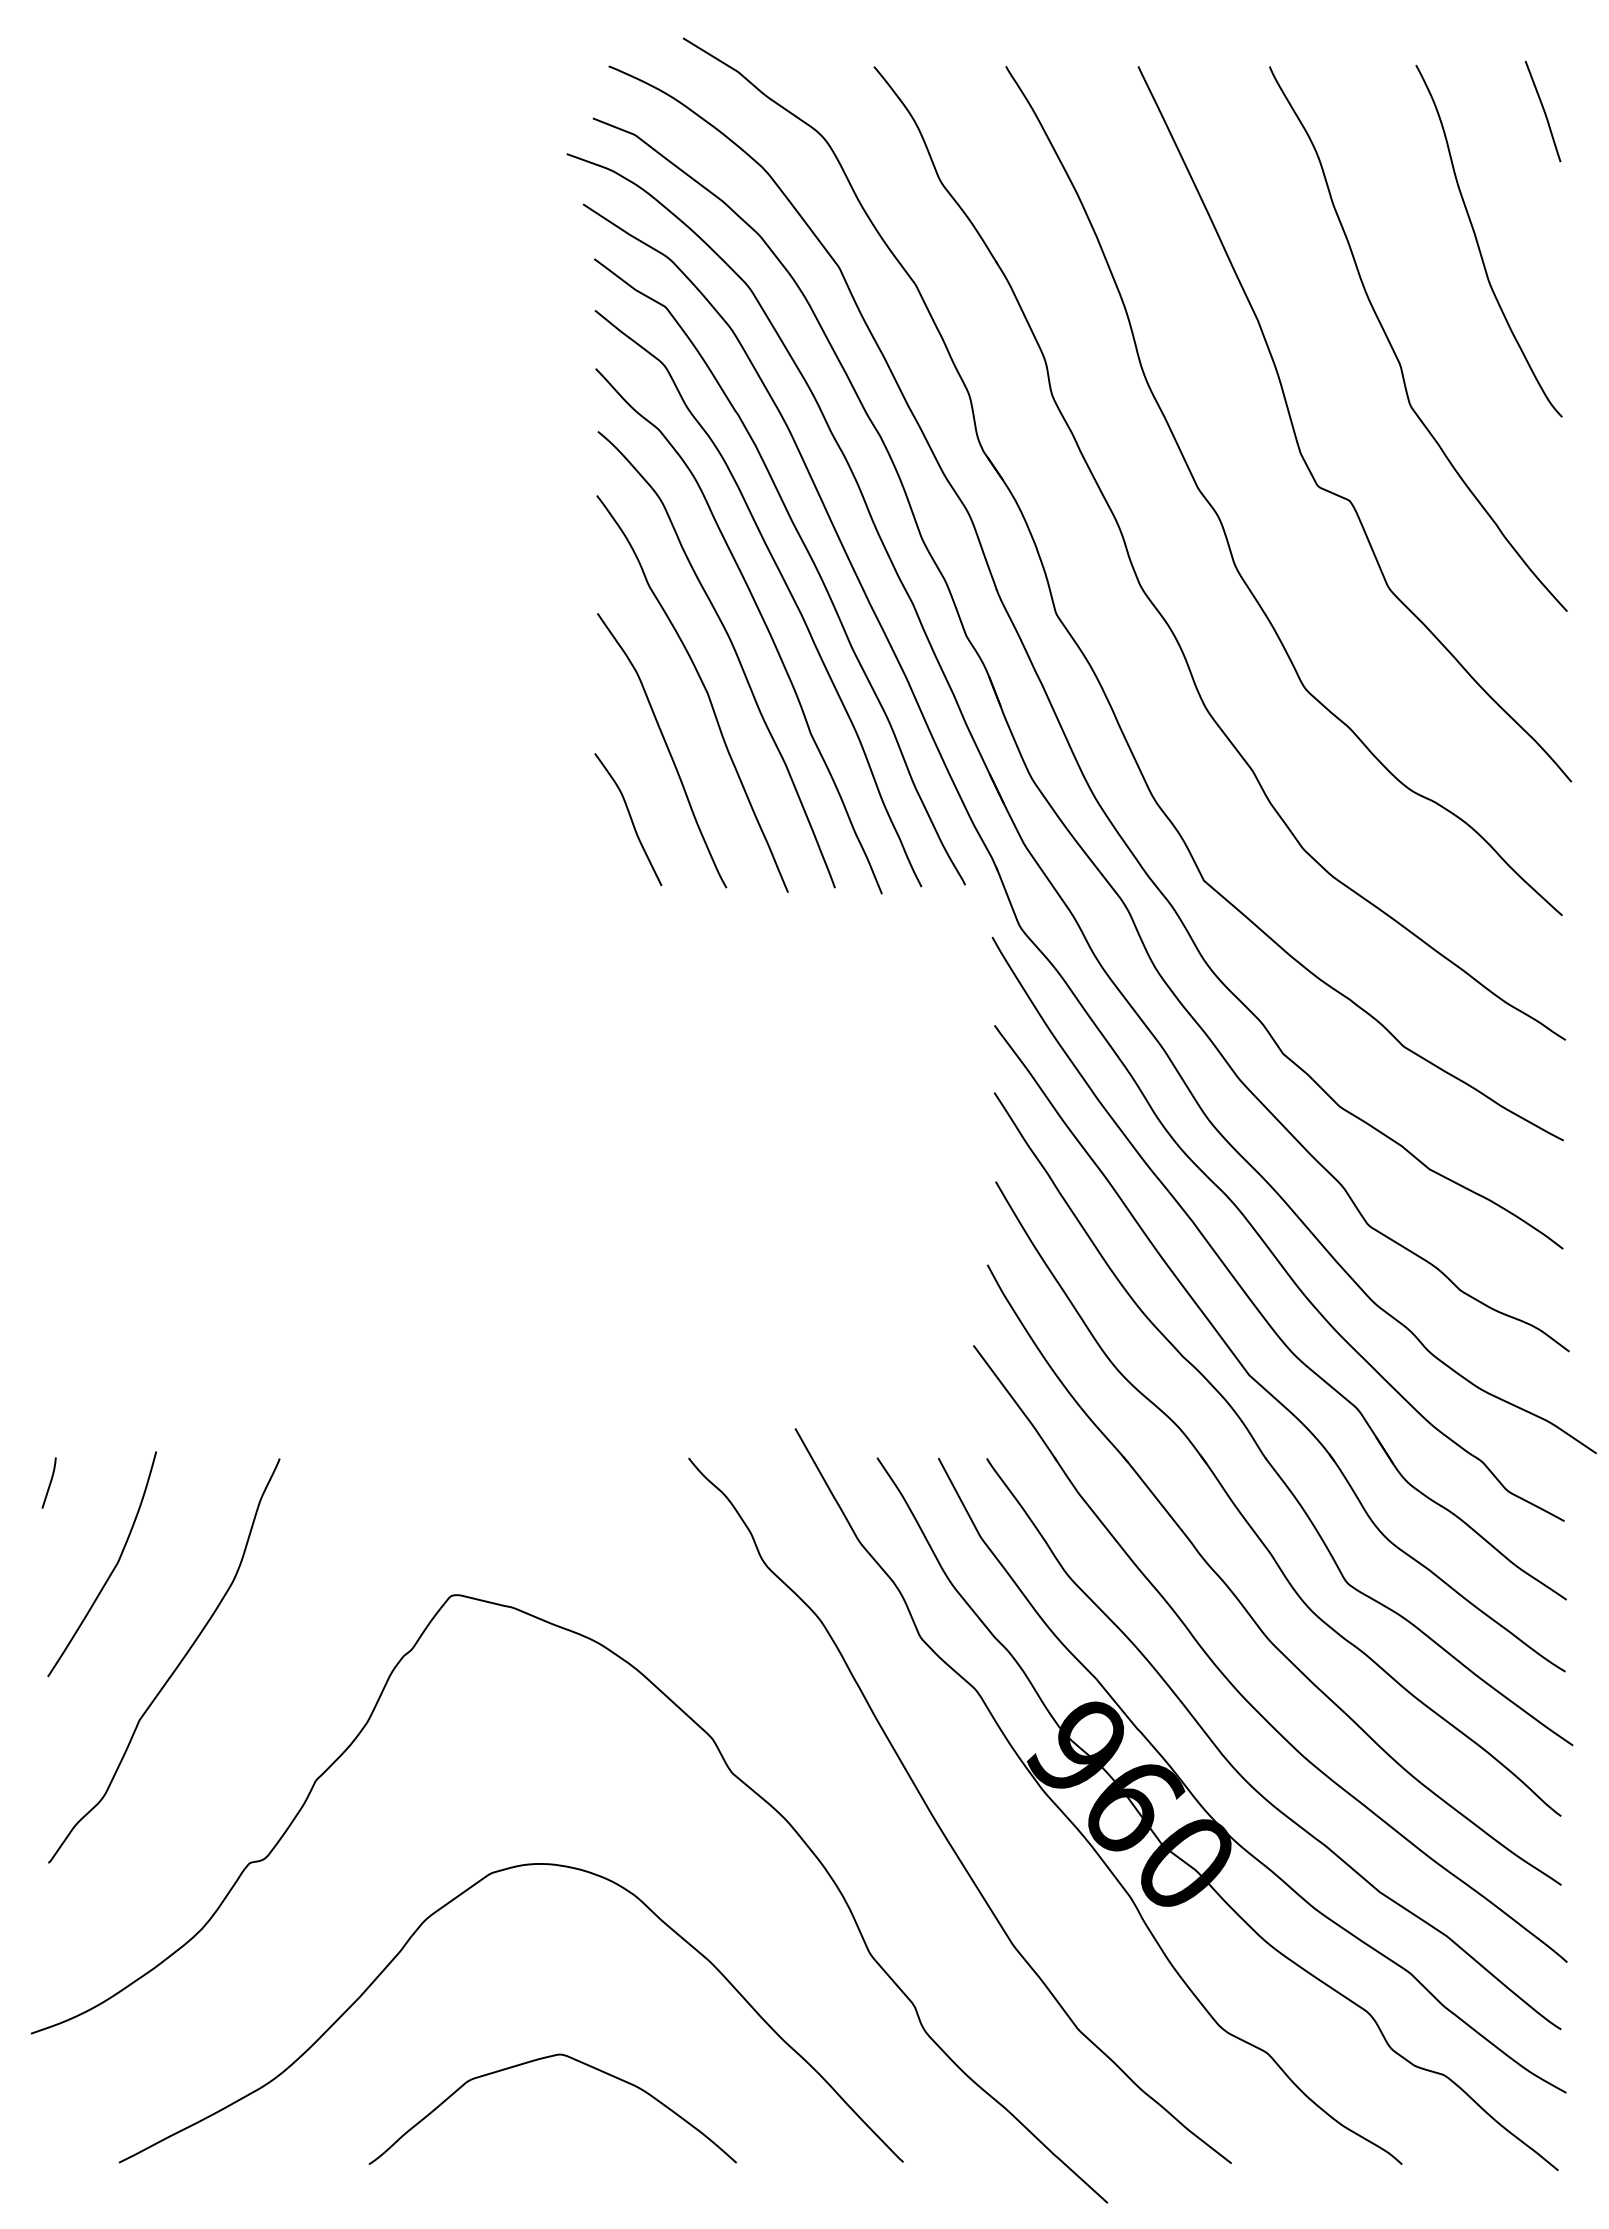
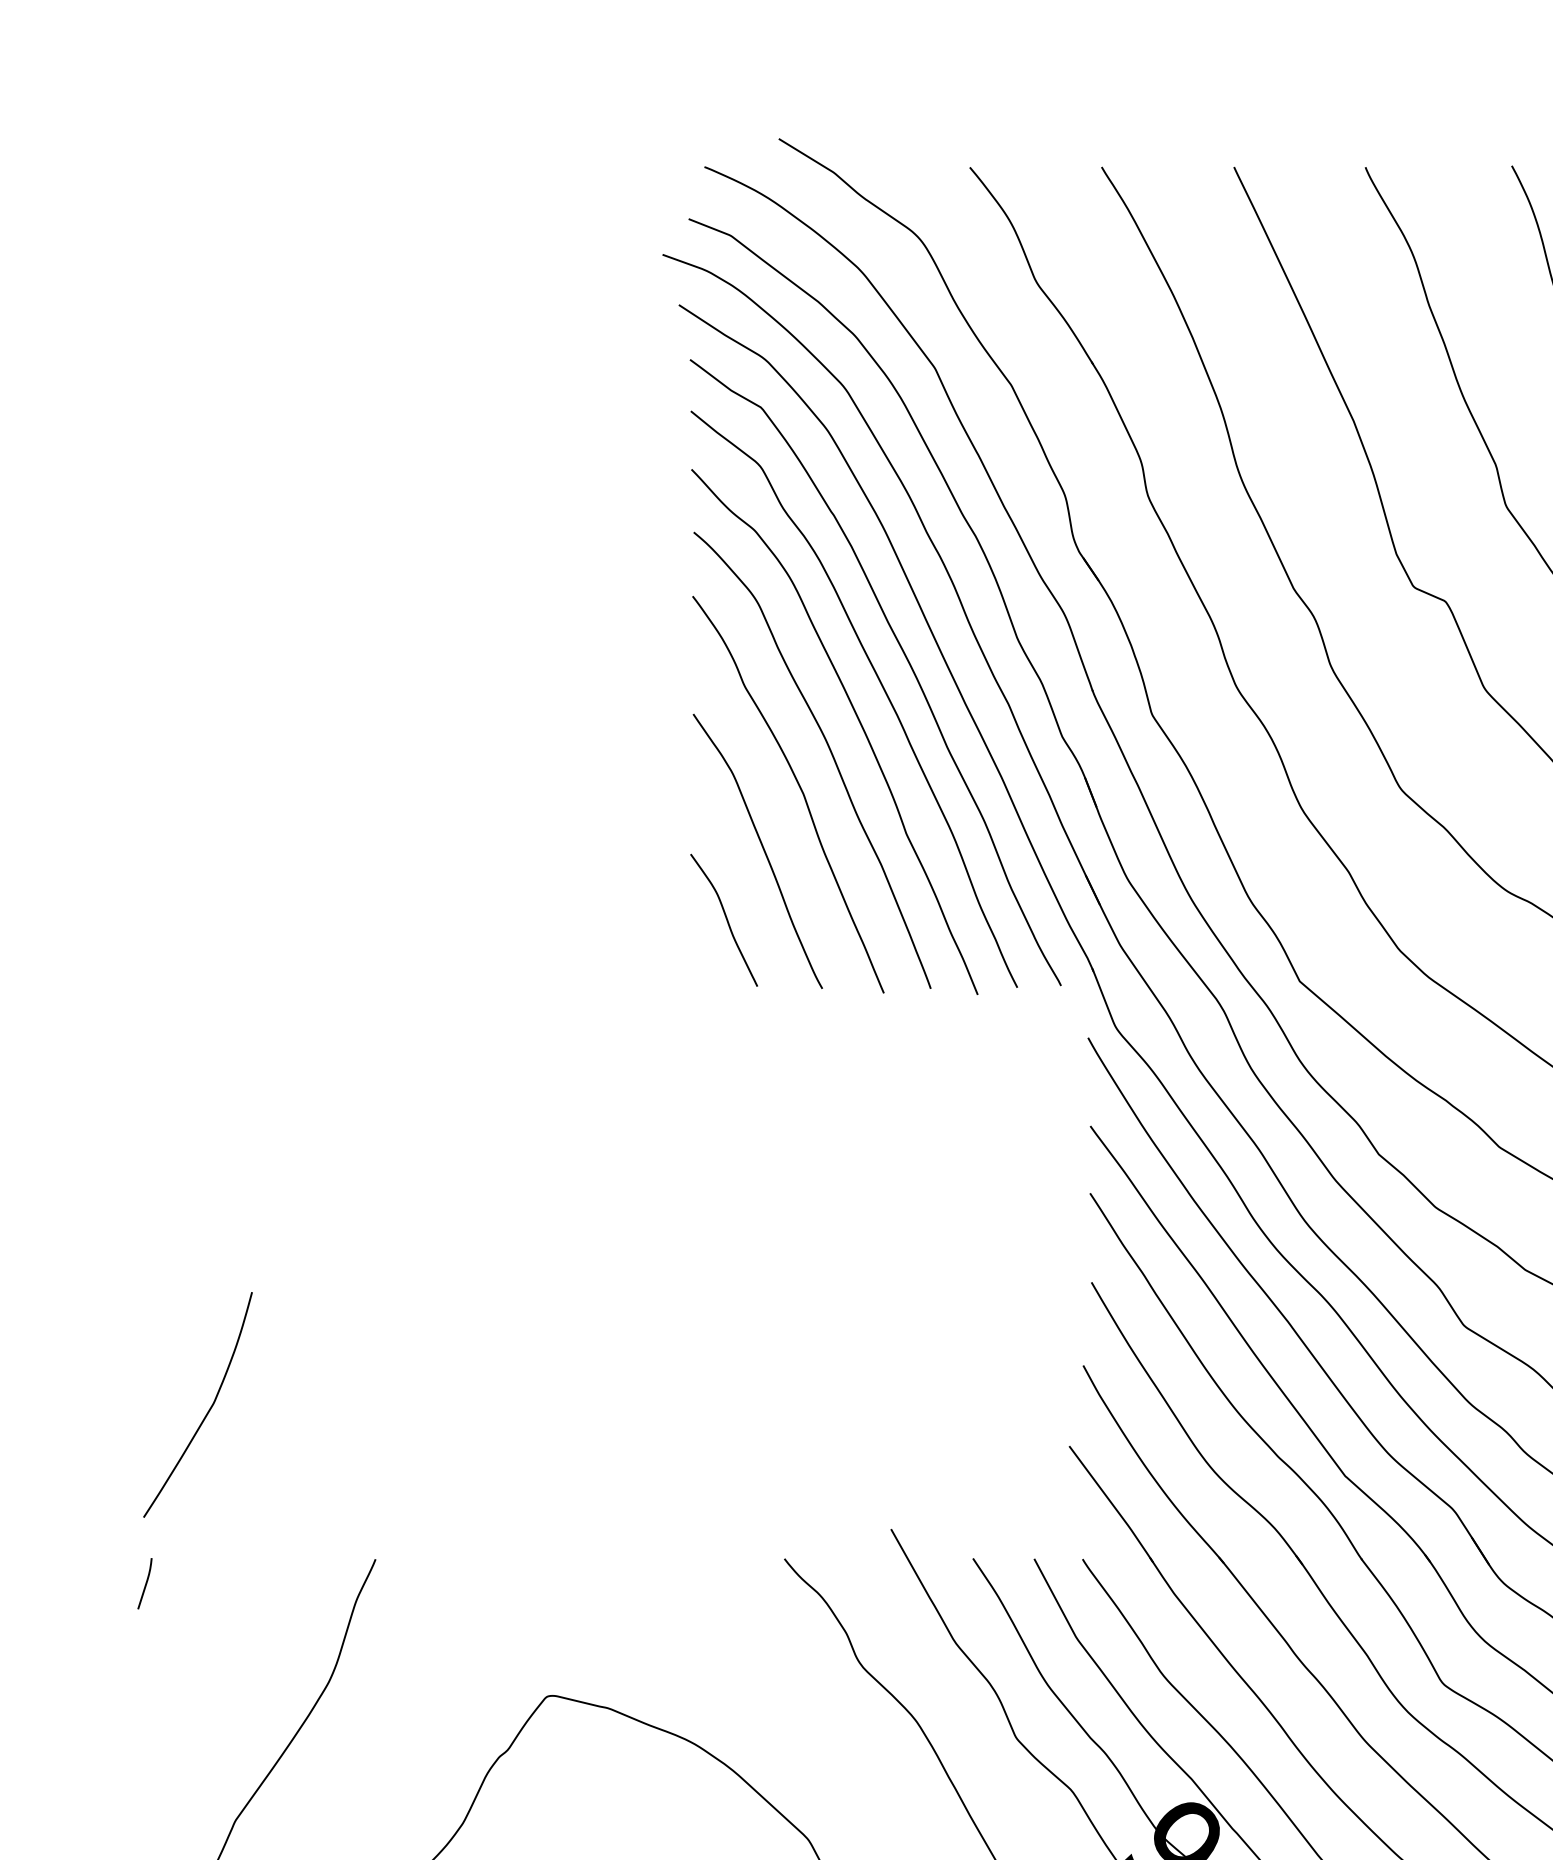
curve: (112, 1569) -> (208, 1410), moved

